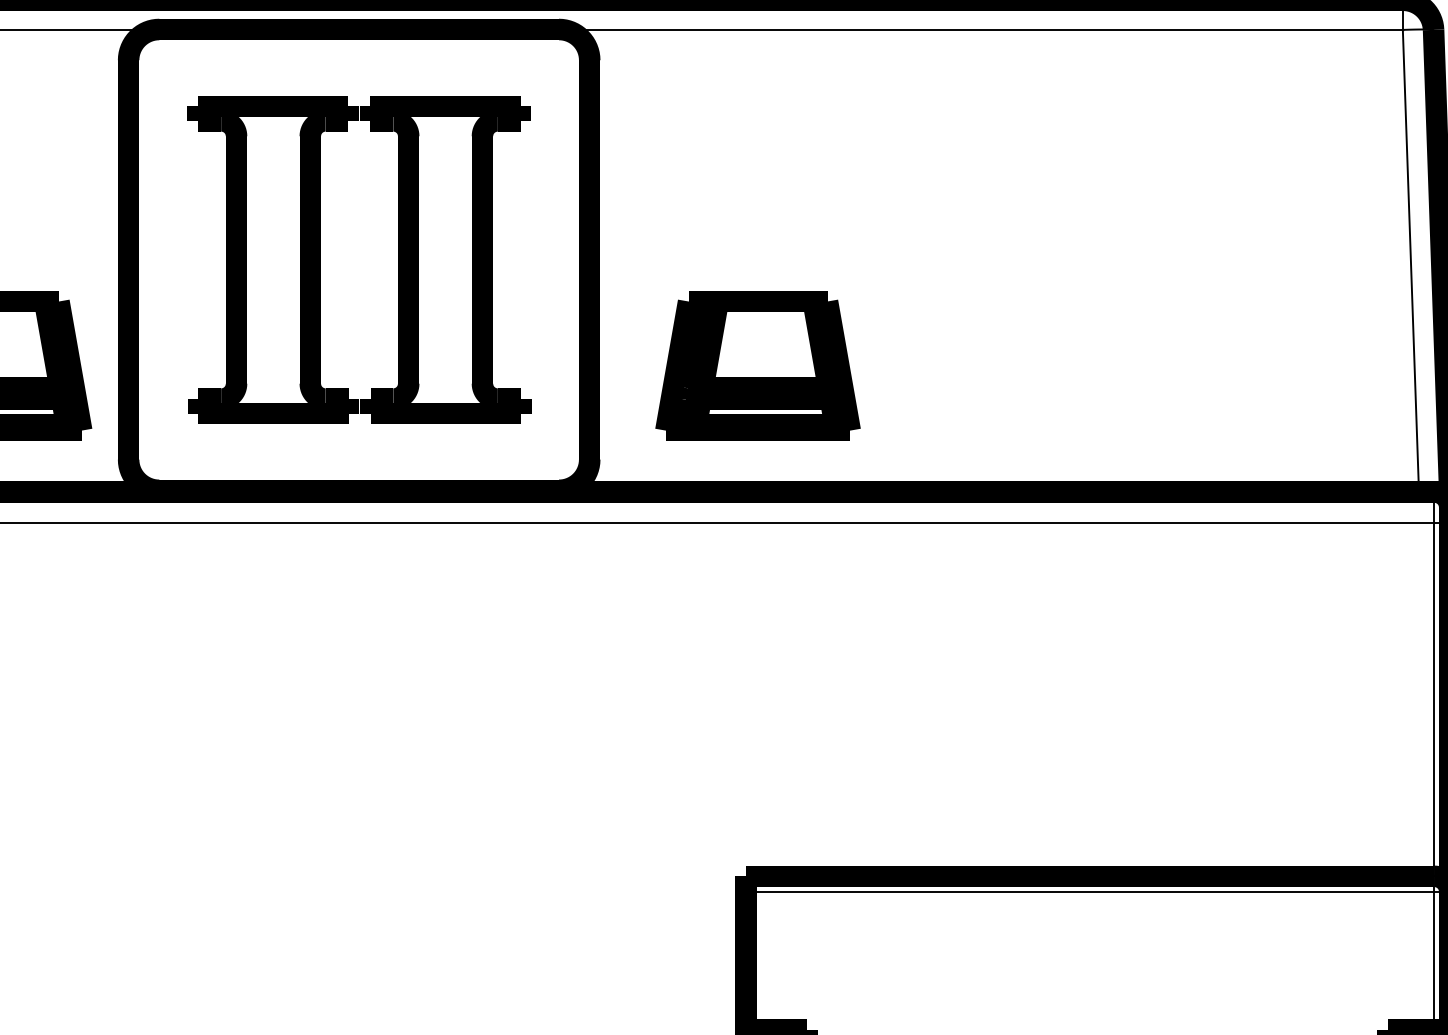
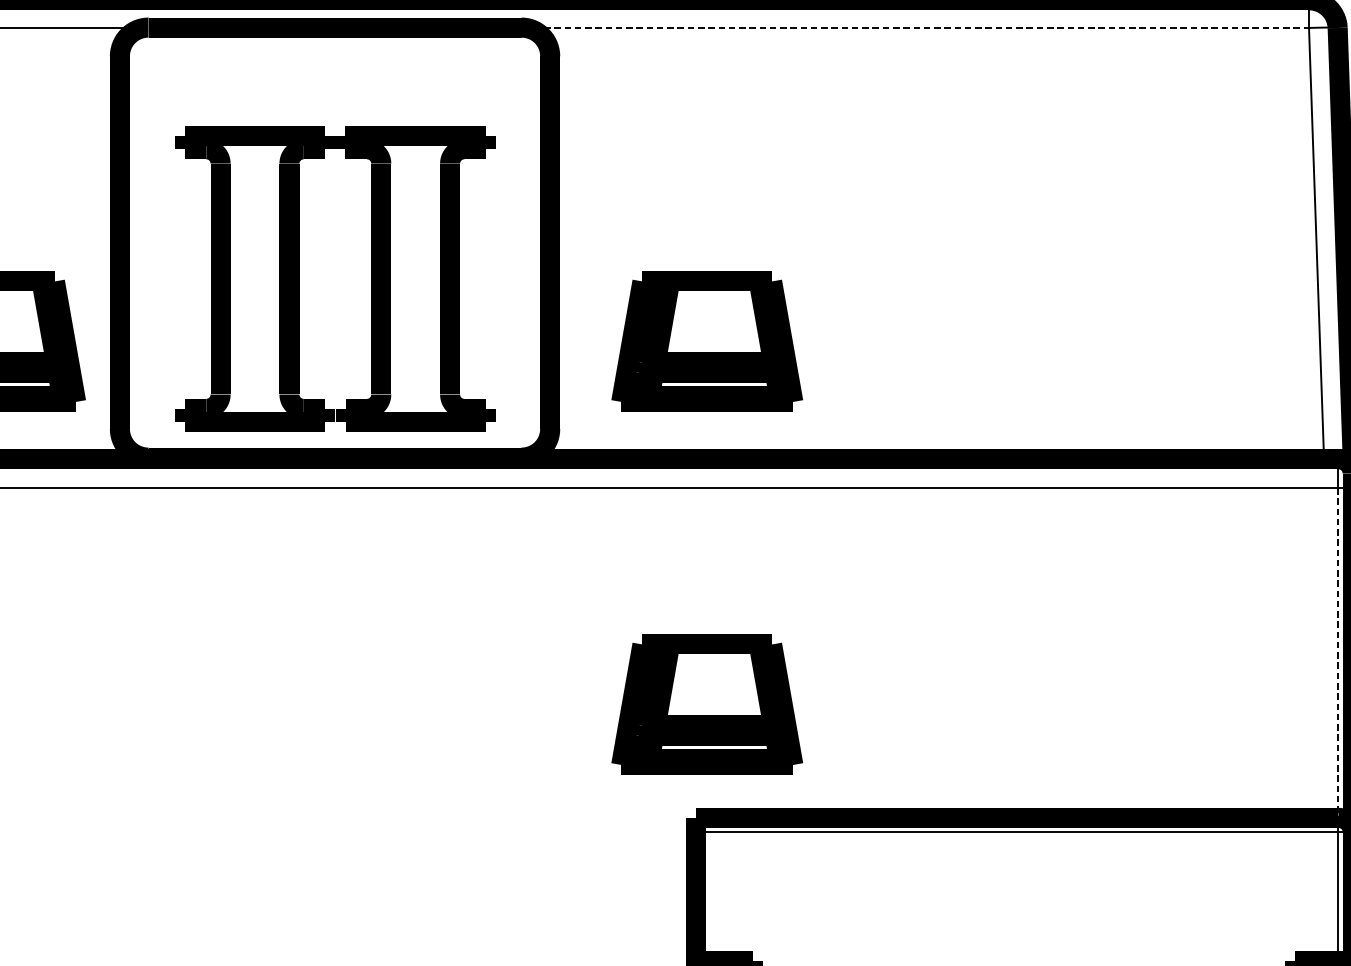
line: (981, 29) -> (915, 27), solid -> dashed
part: (320, 259) -> (298, 278), moved
line: (1434, 699) -> (1338, 652), solid -> dashed
part: (757, 754) -> (706, 704), added

